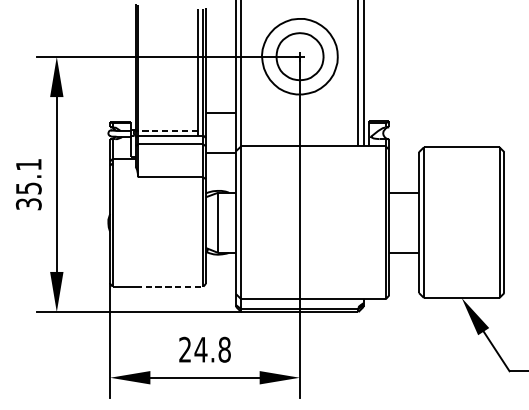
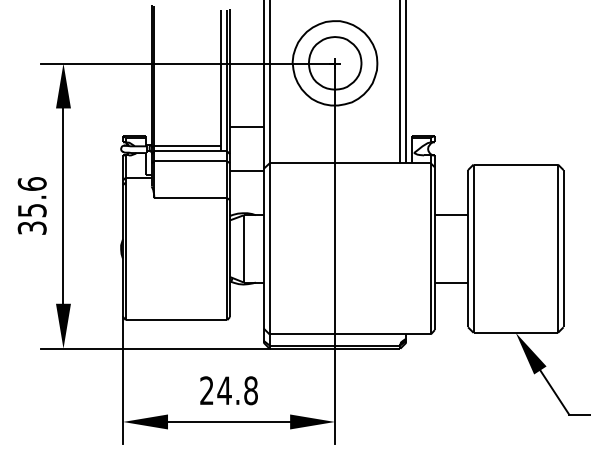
line: (167, 130) -> (187, 145), dashed -> solid
text: (28, 164) -> (31, 183), 35.1 -> 35.6
line: (169, 286) -> (189, 320), dashed -> solid

